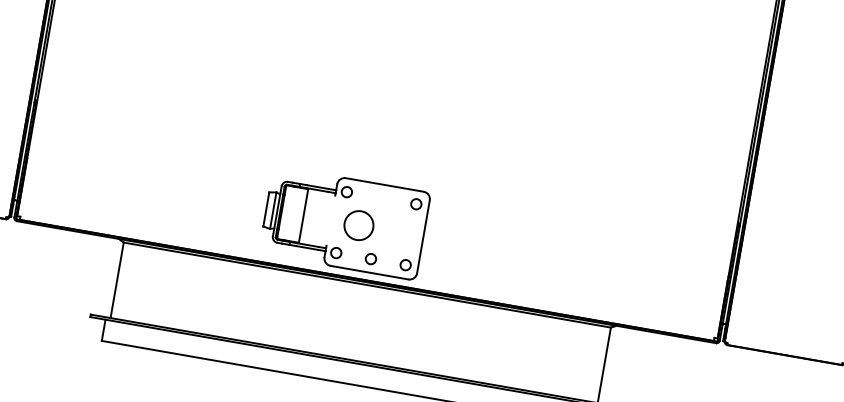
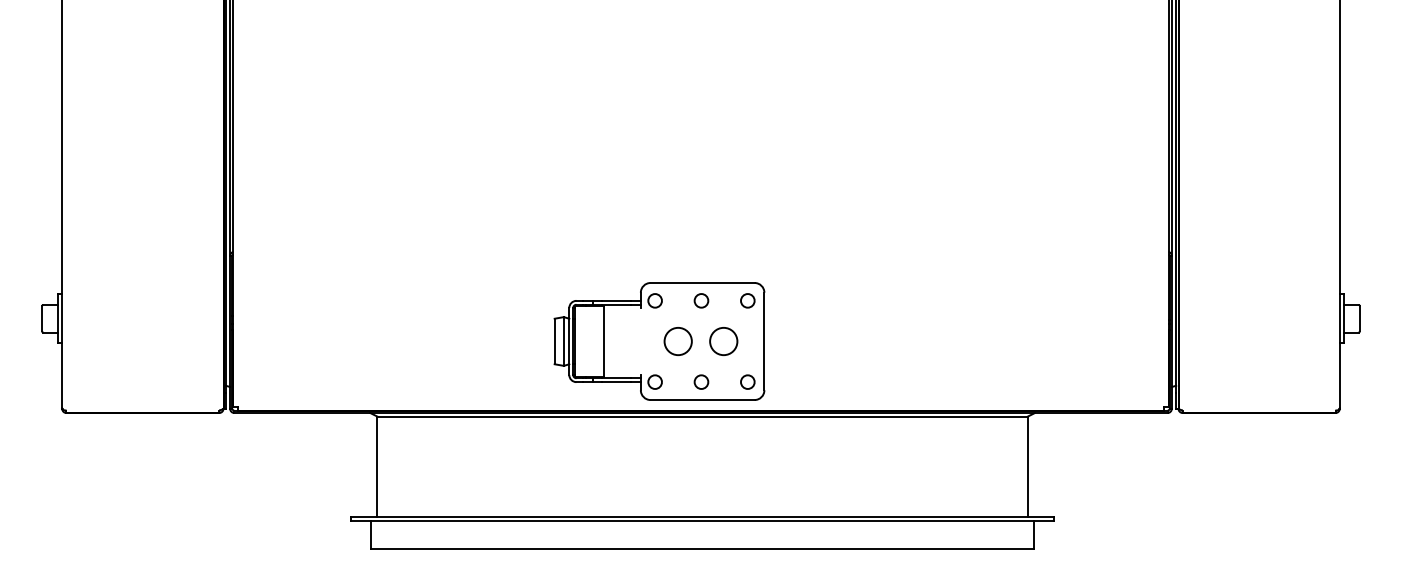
circle: (381, 197) -> (701, 300), added
circle: (358, 225) -> (677, 341), size x0.71
circle: (392, 231) -> (723, 341), added

